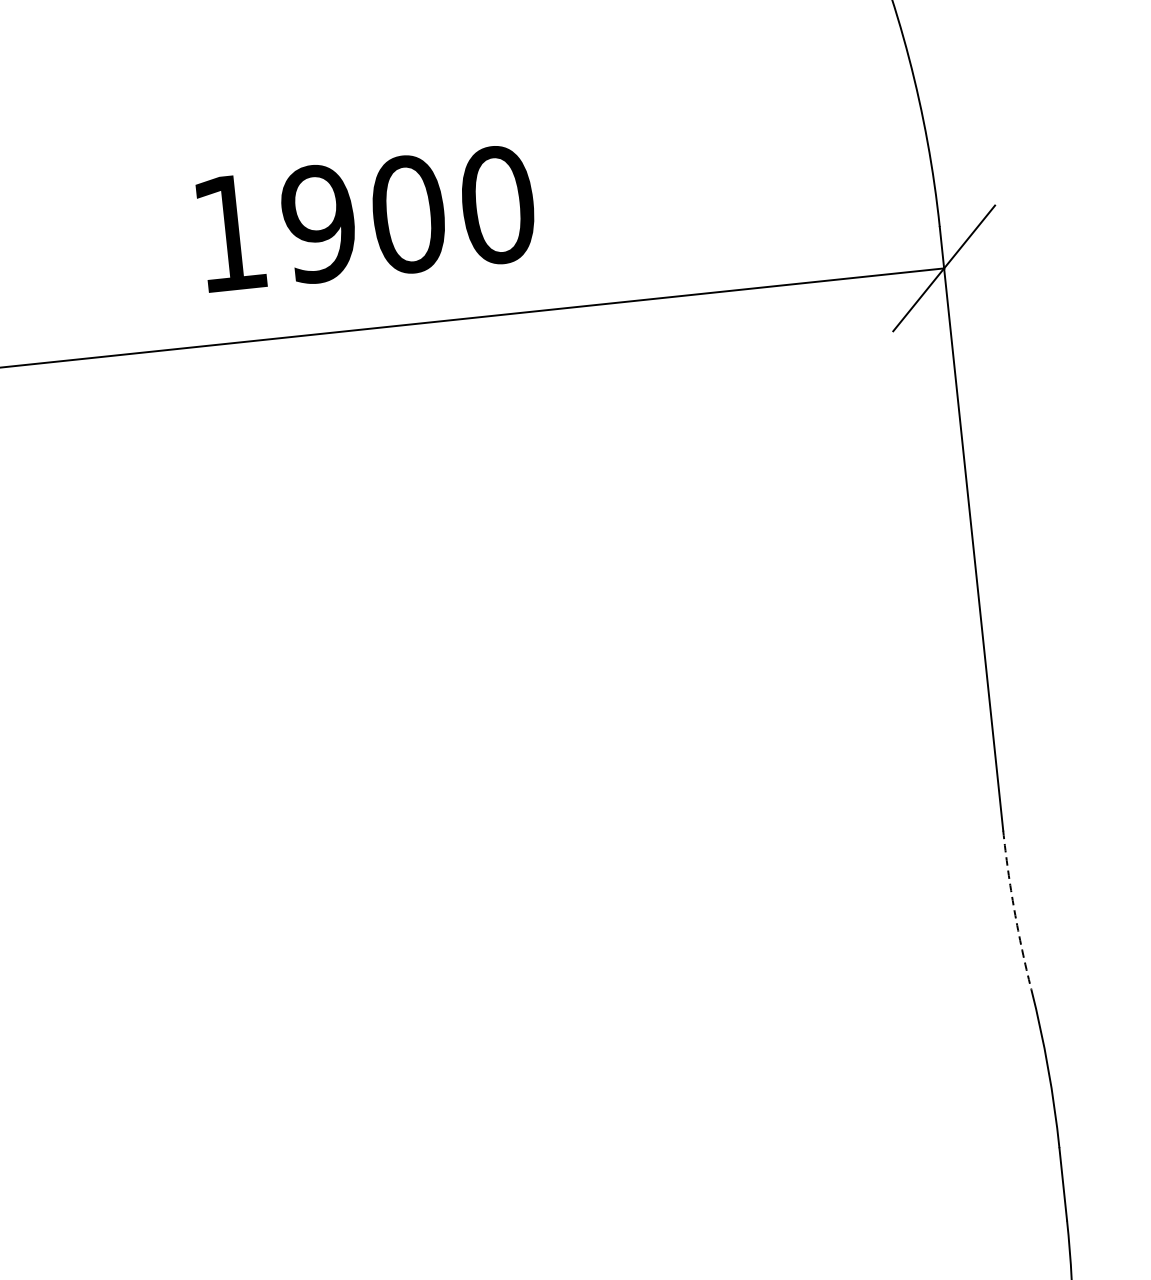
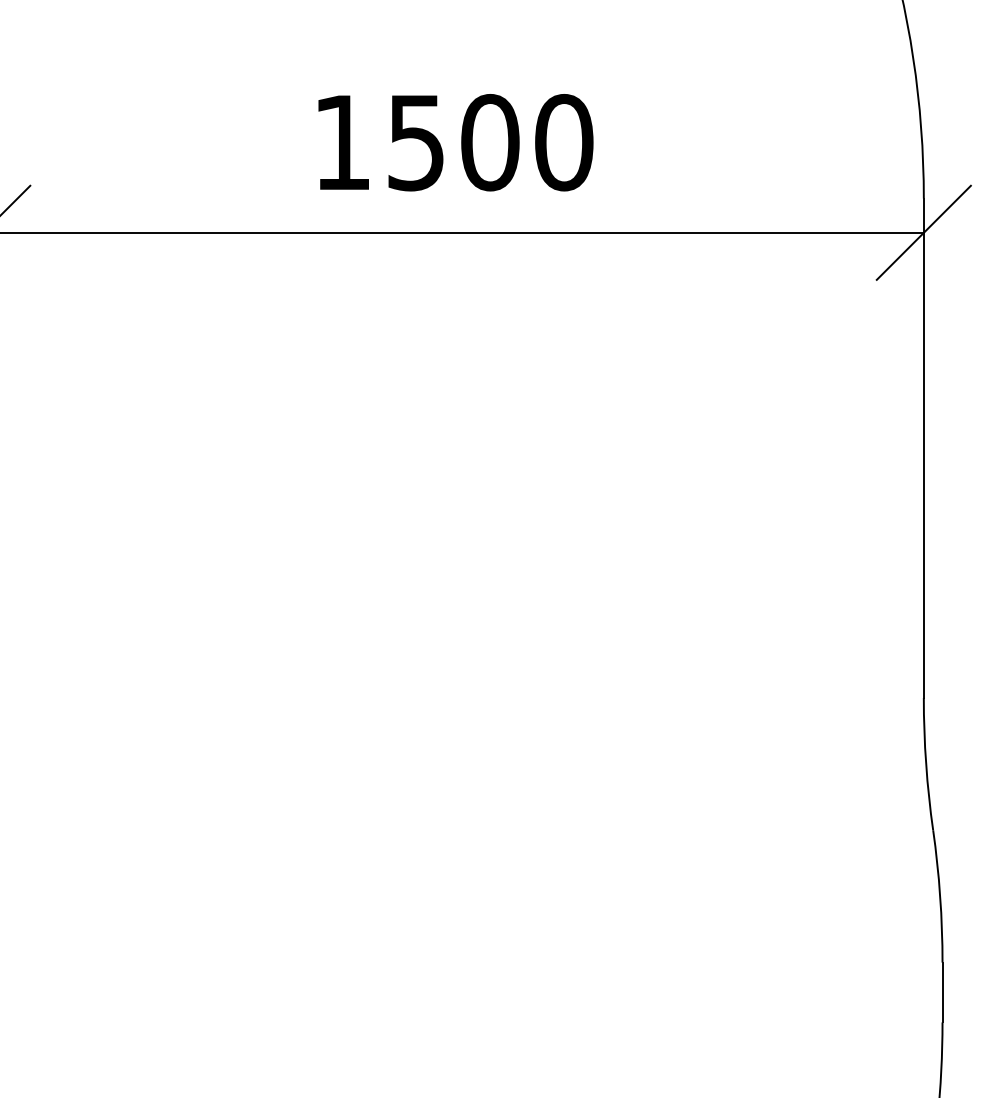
text: (319, 223) -> (416, 142), 1900 -> 1500
arc: (1014, 910) -> (926, 764), dashed -> solid

